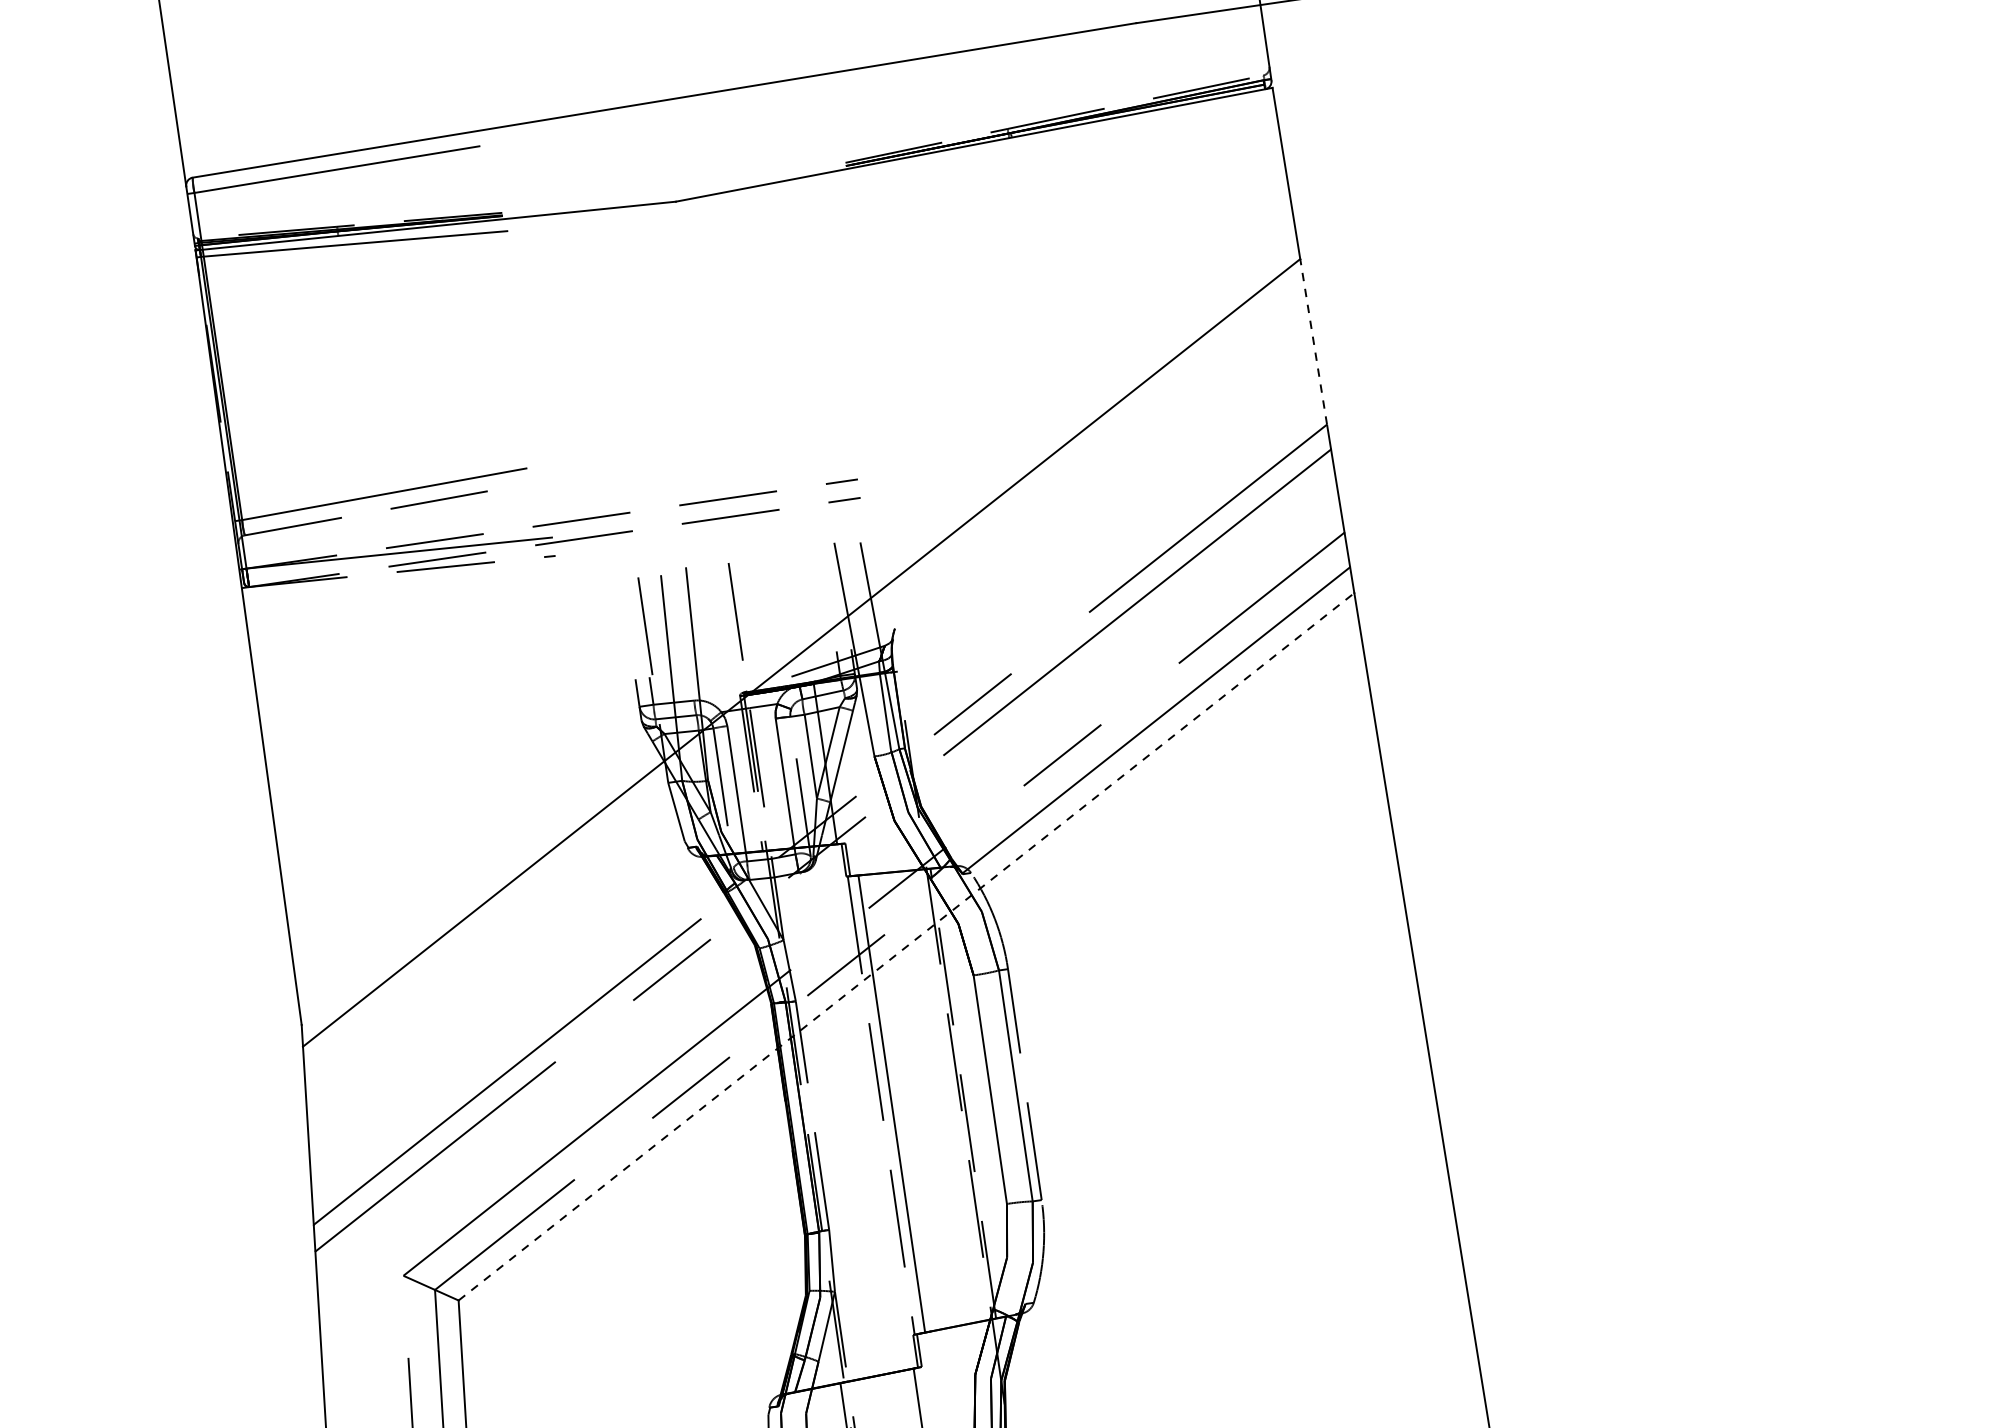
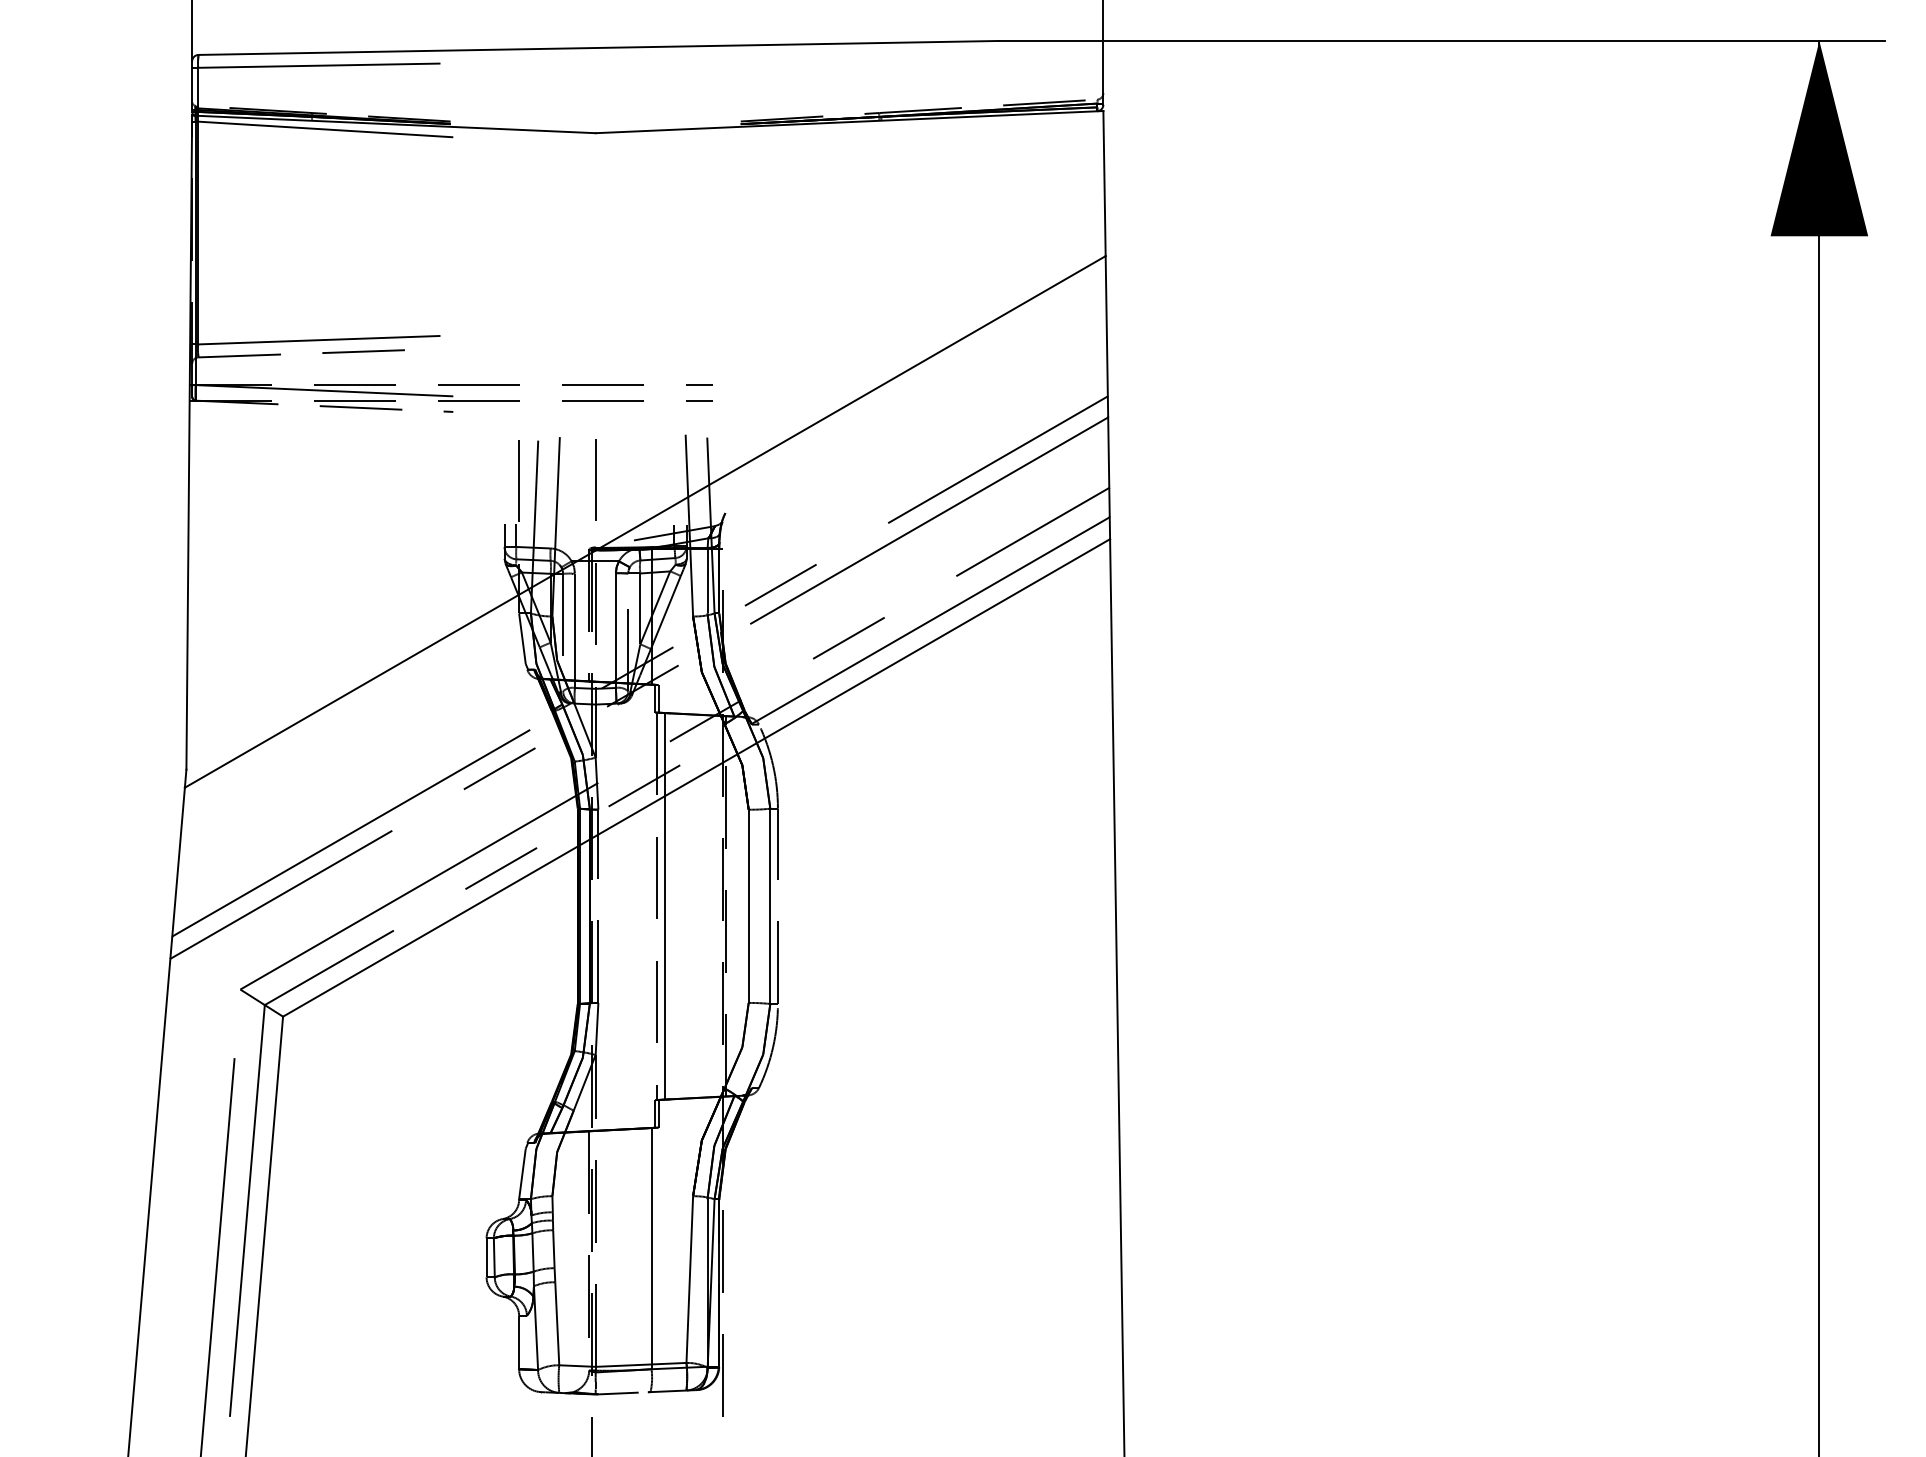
line: (1313, 340) -> (1106, 325), dashed -> solid
line: (907, 946) -> (697, 777), dashed -> solid

